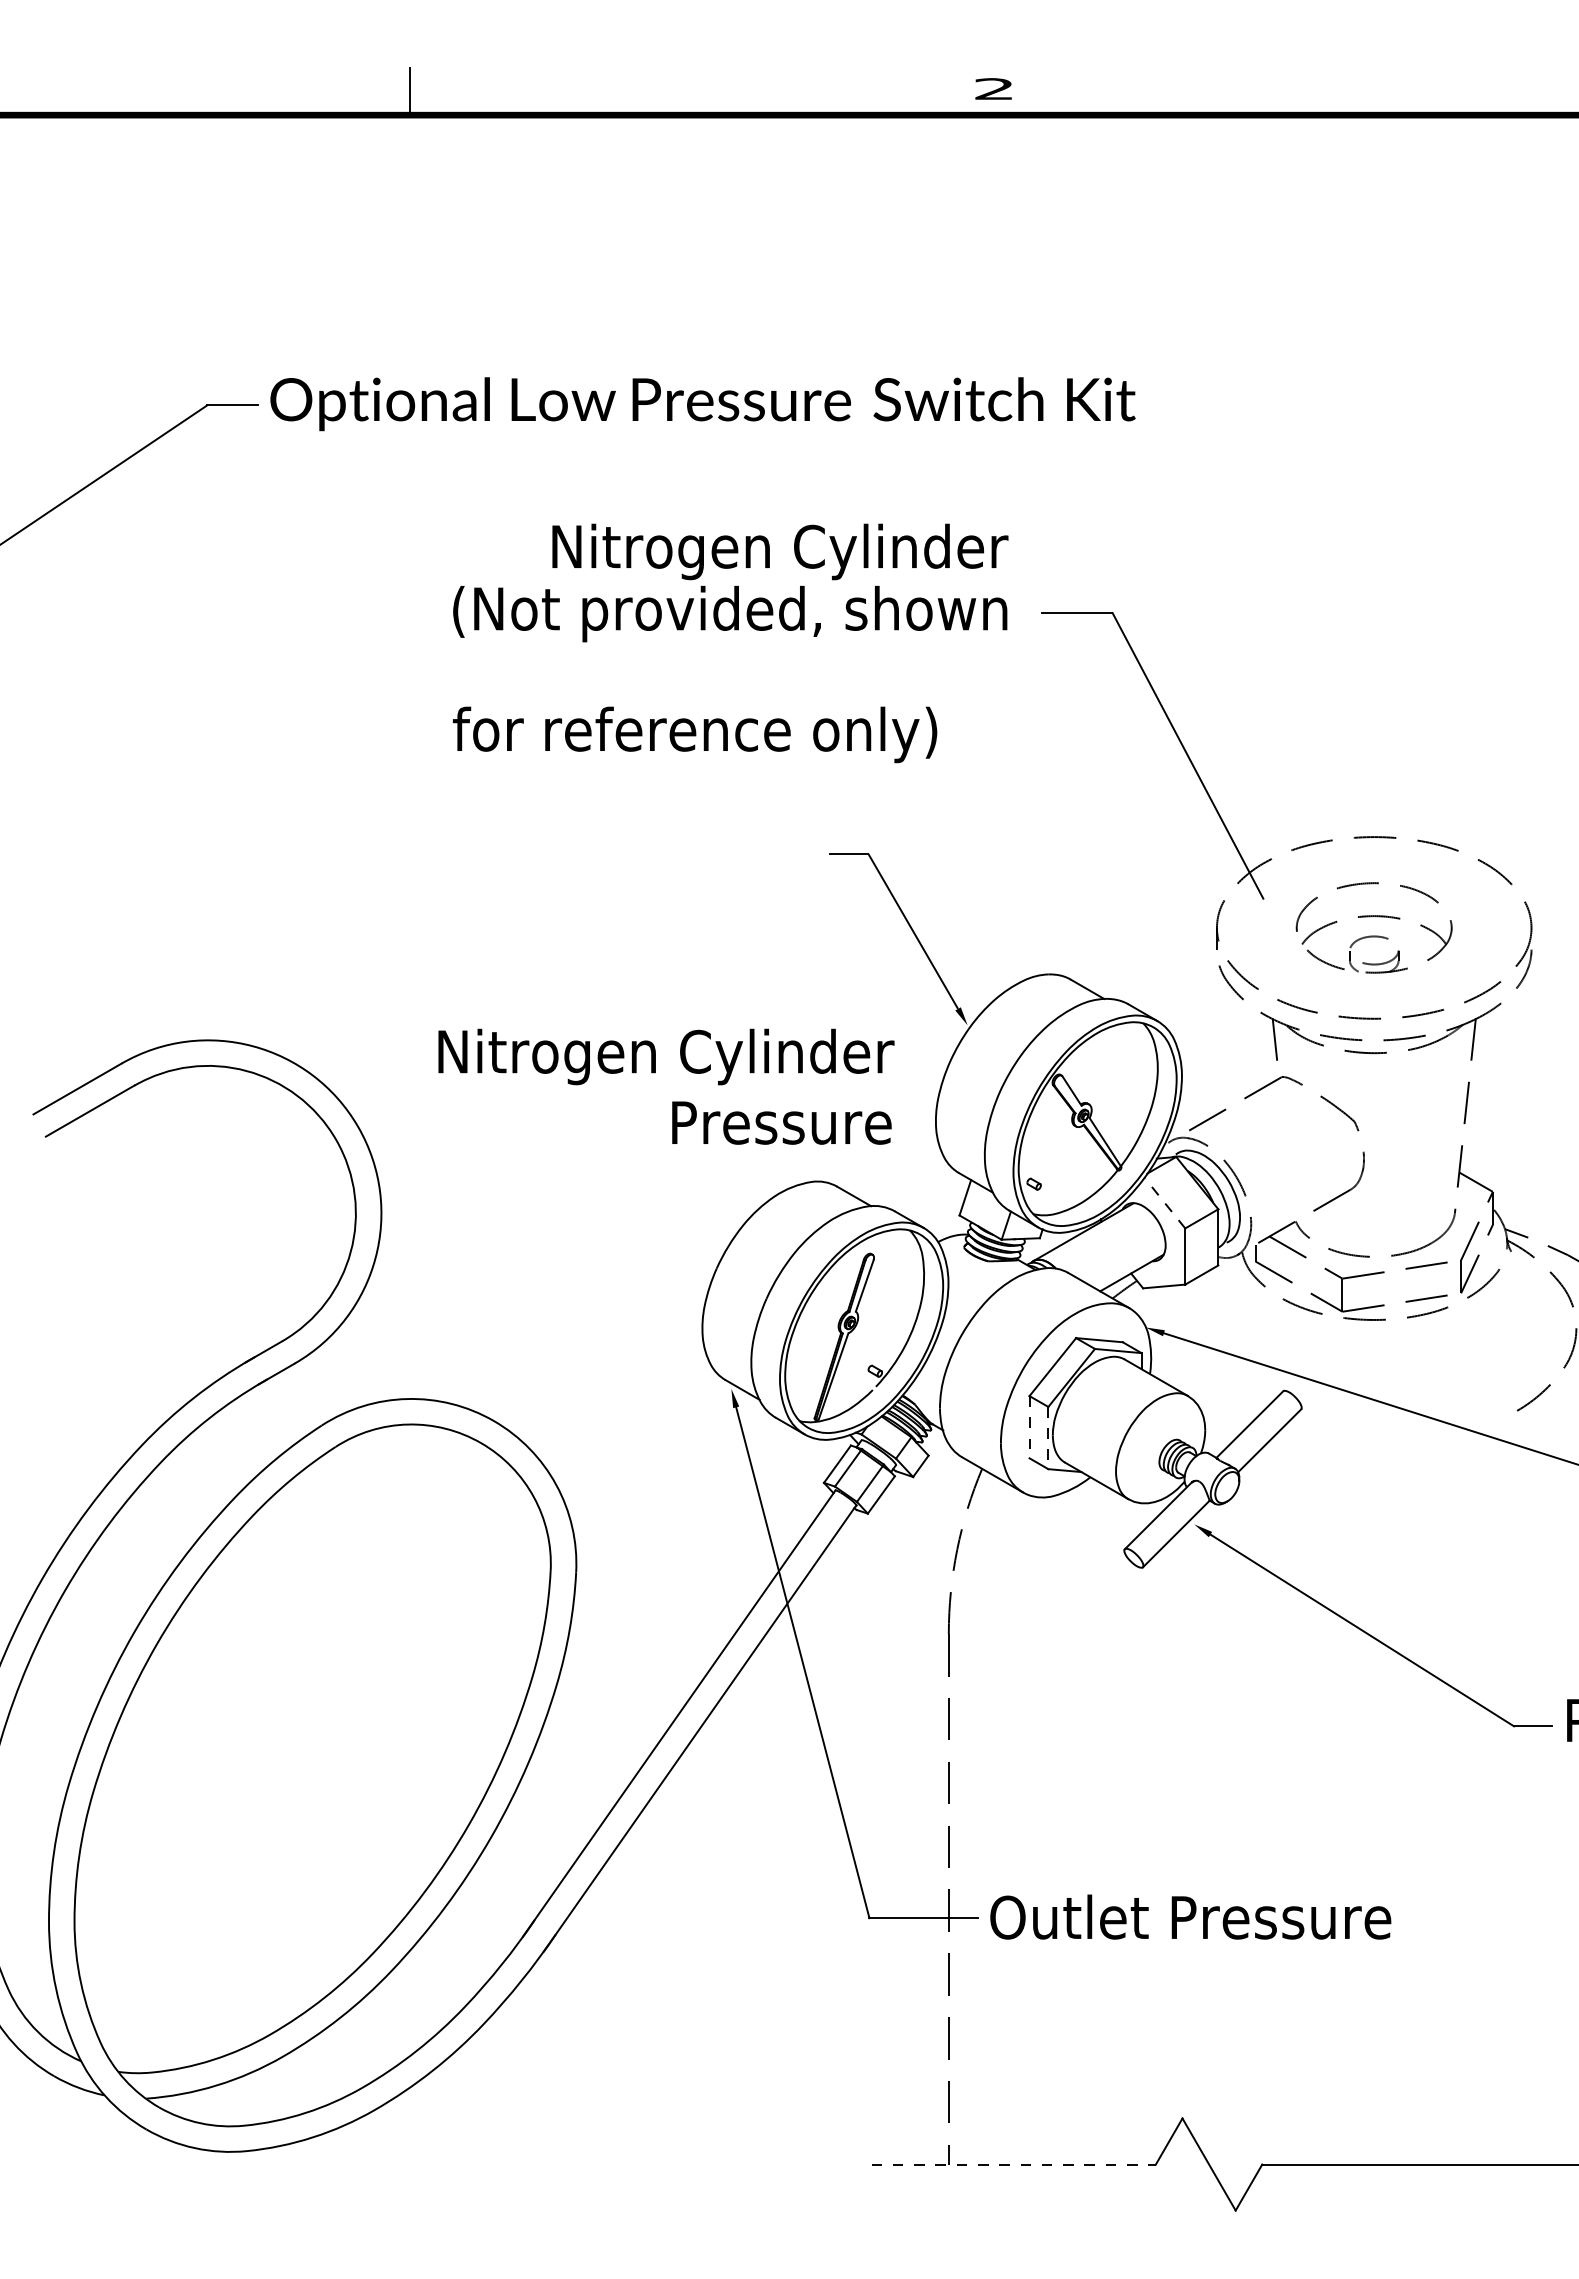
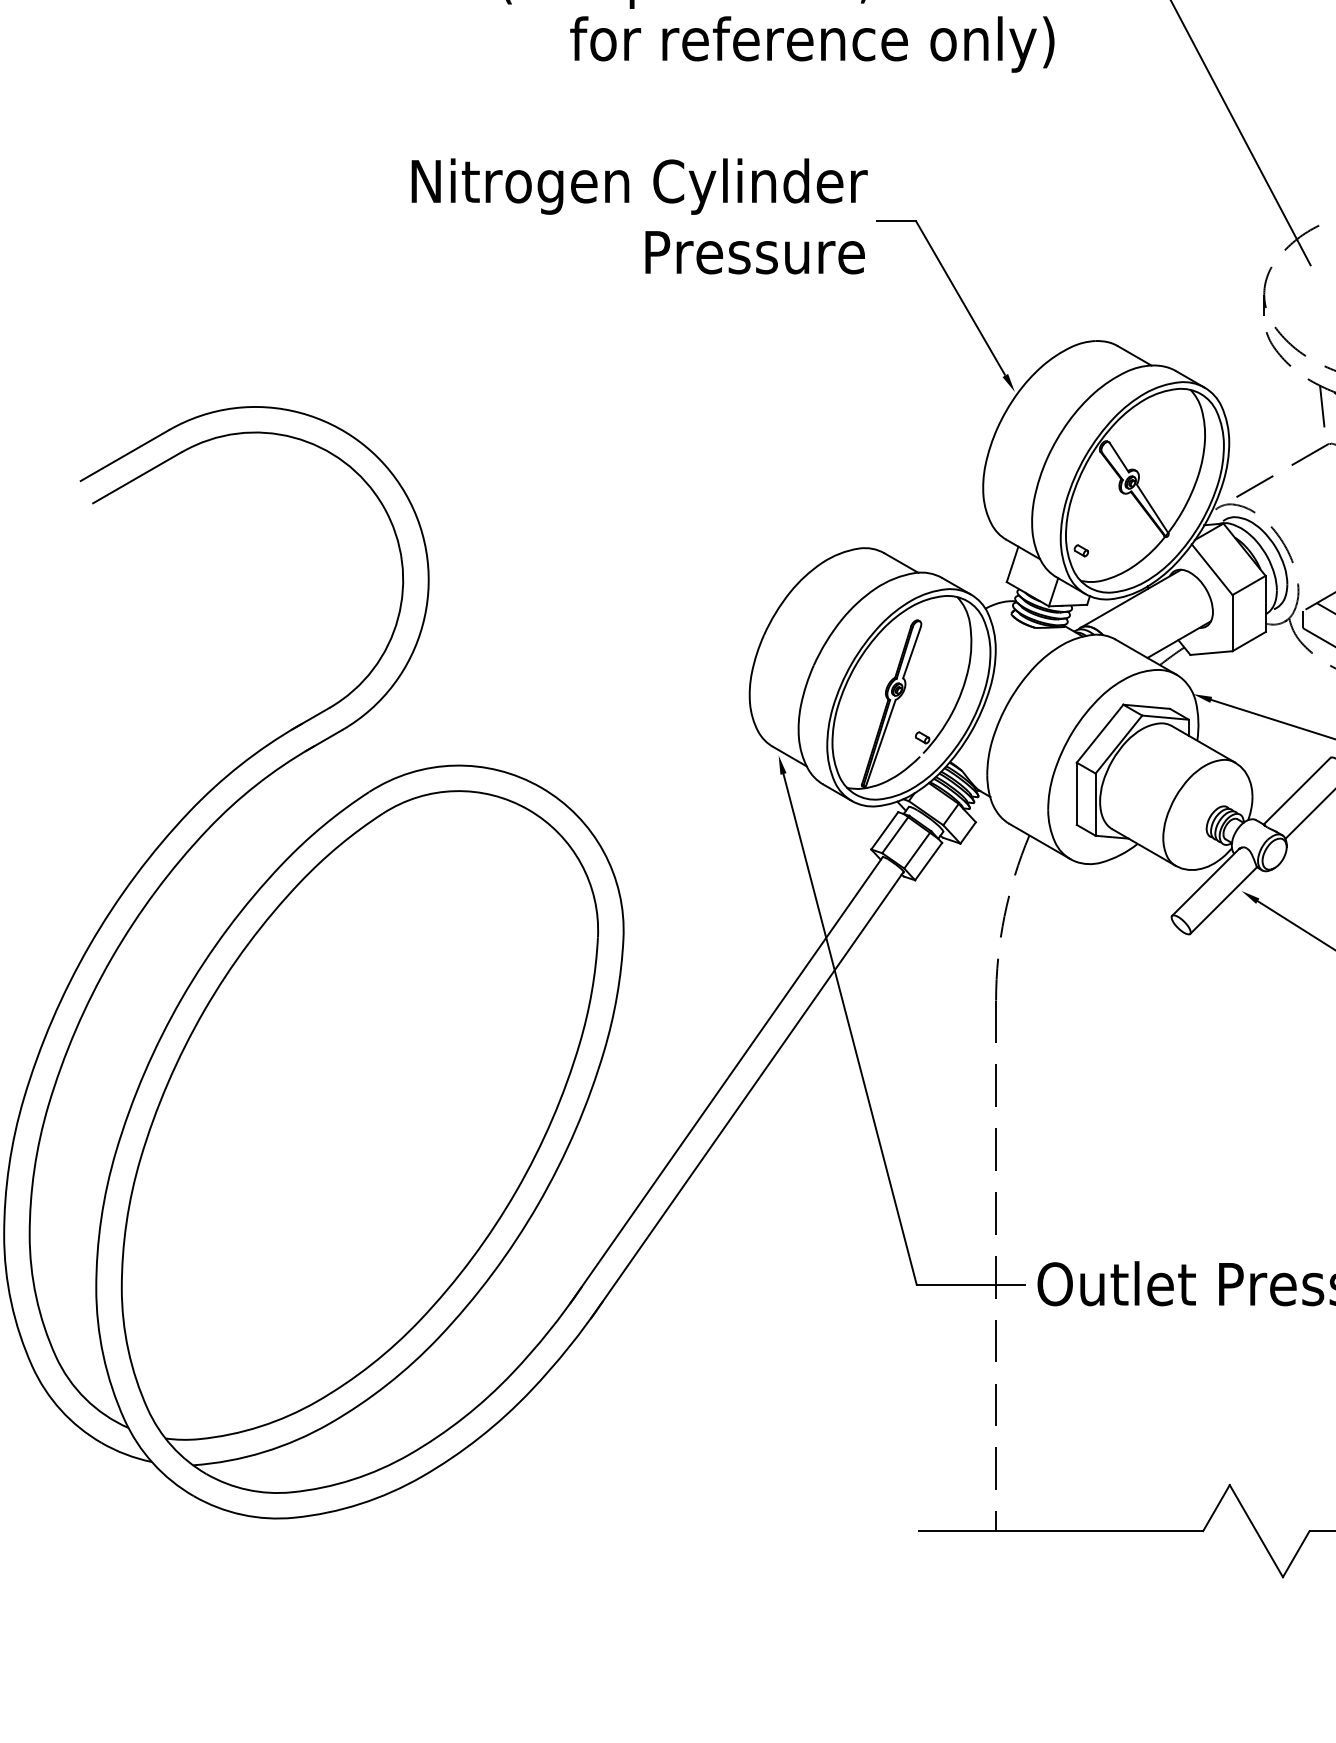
text: (695, 734) -> (812, 44), moved
text: (666, 1086) -> (639, 216), moved
line: (1164, 1203) -> (1211, 570), dashed -> solid
line: (1029, 1427) -> (1076, 794), dashed -> solid
line: (1048, 1438) -> (1095, 805), dashed -> solid
line: (1014, 2164) -> (1061, 1531), dashed -> solid

